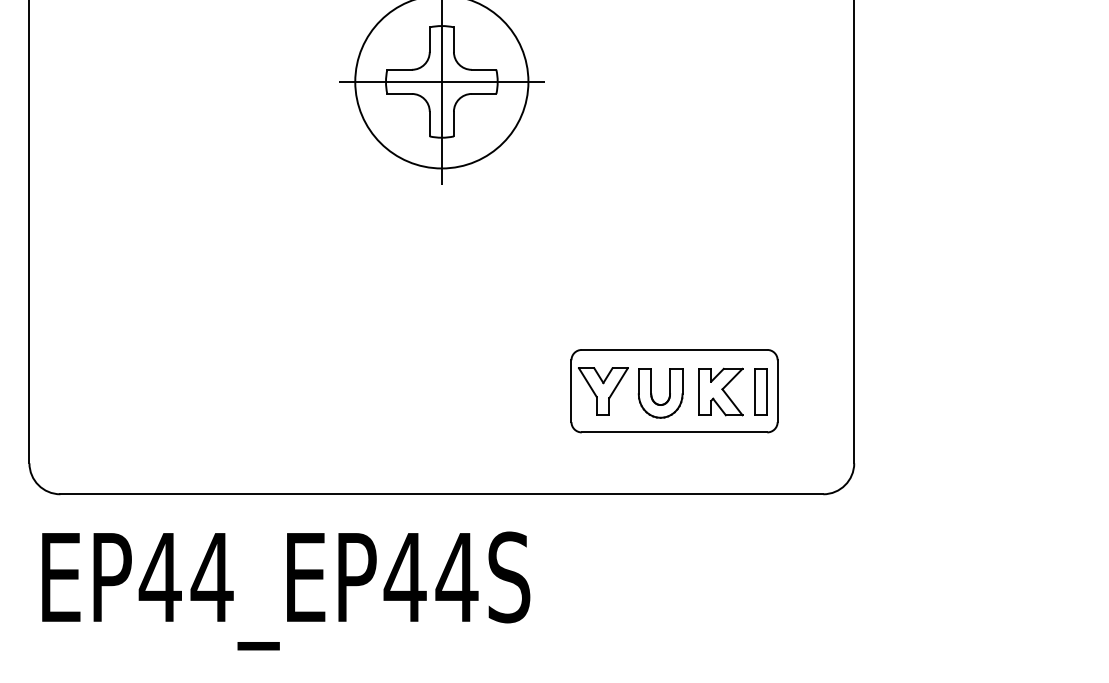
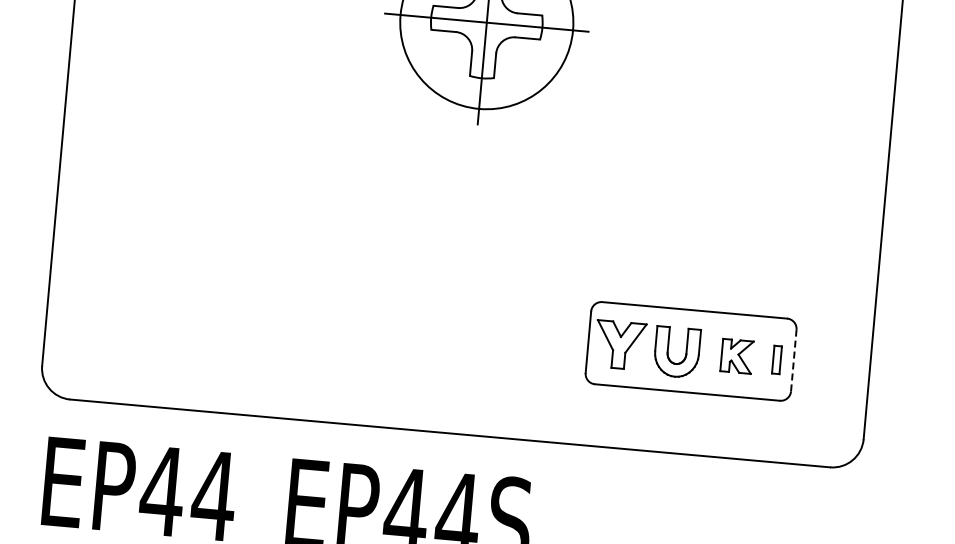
part: (720, 391) -> (736, 355), size x0.7
part: (760, 391) -> (776, 359), size x0.6
line: (777, 391) -> (793, 360), solid -> dashed

